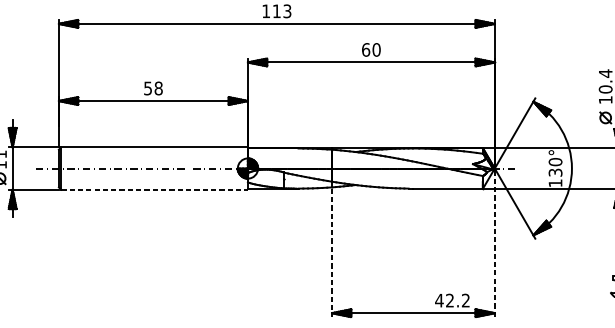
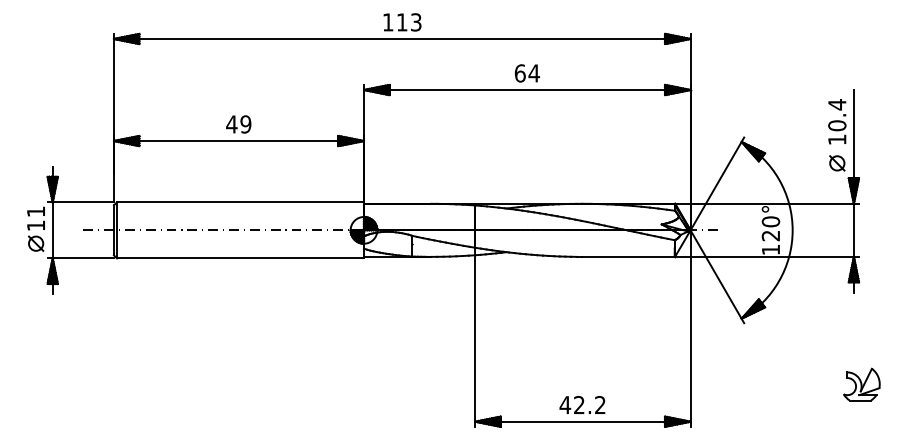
text: (376, 49) -> (534, 73), 60 -> 64
text: (153, 88) -> (238, 124), 58 -> 49
text: (555, 172) -> (771, 235), 130° -> 120°
line: (155, 189) -> (241, 258), dashed -> solid
line: (494, 242) -> (690, 328), dashed -> solid
line: (332, 252) -> (475, 341), dashed -> solid
text: (452, 300) -> (582, 404), moved

